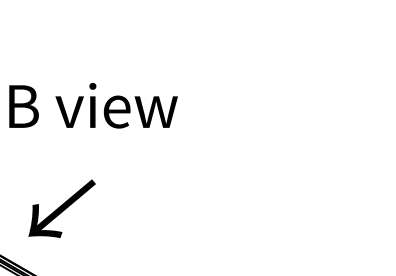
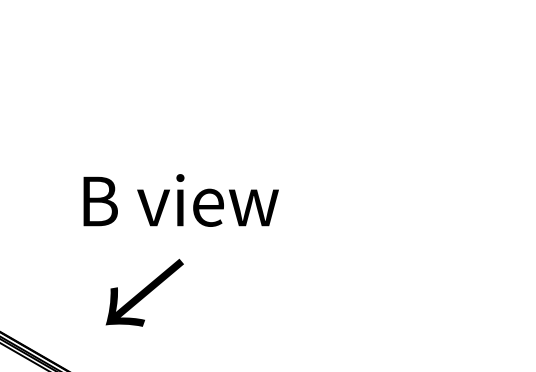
text: (61, 208) -> (144, 292), moved

